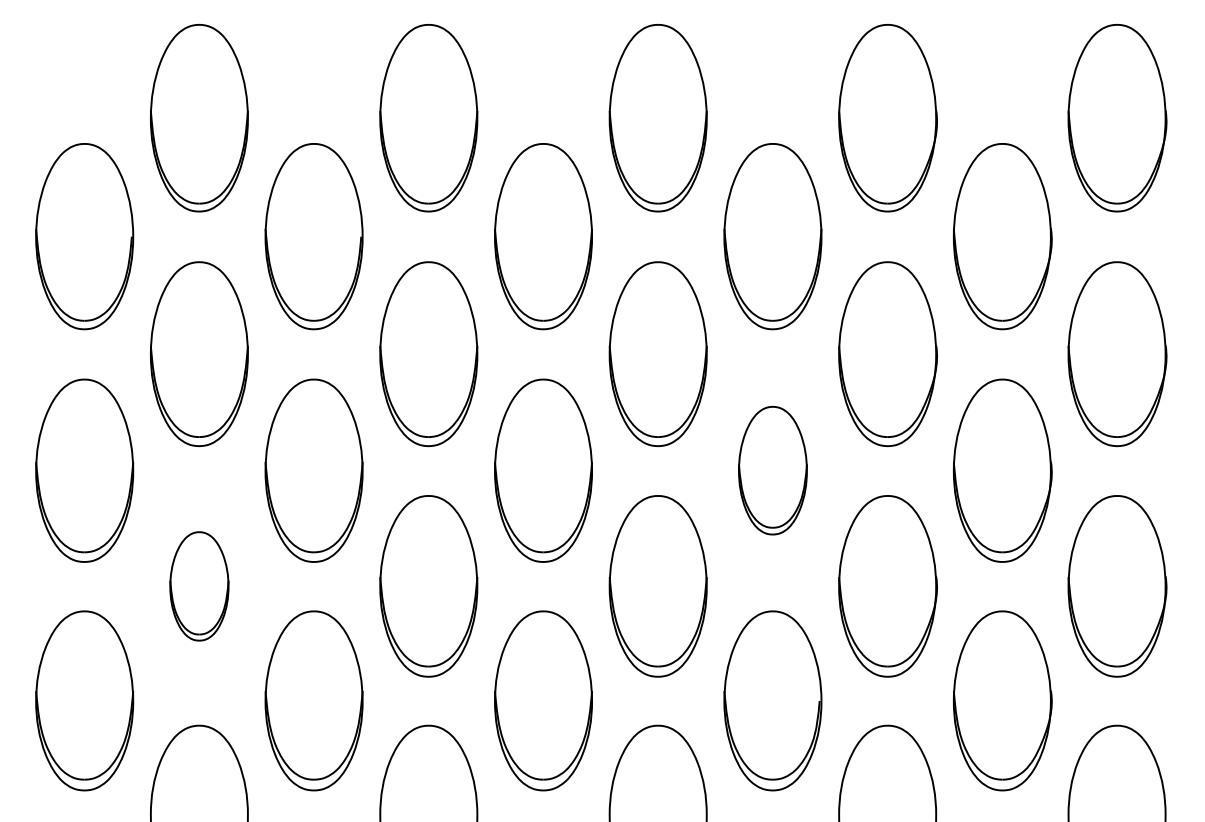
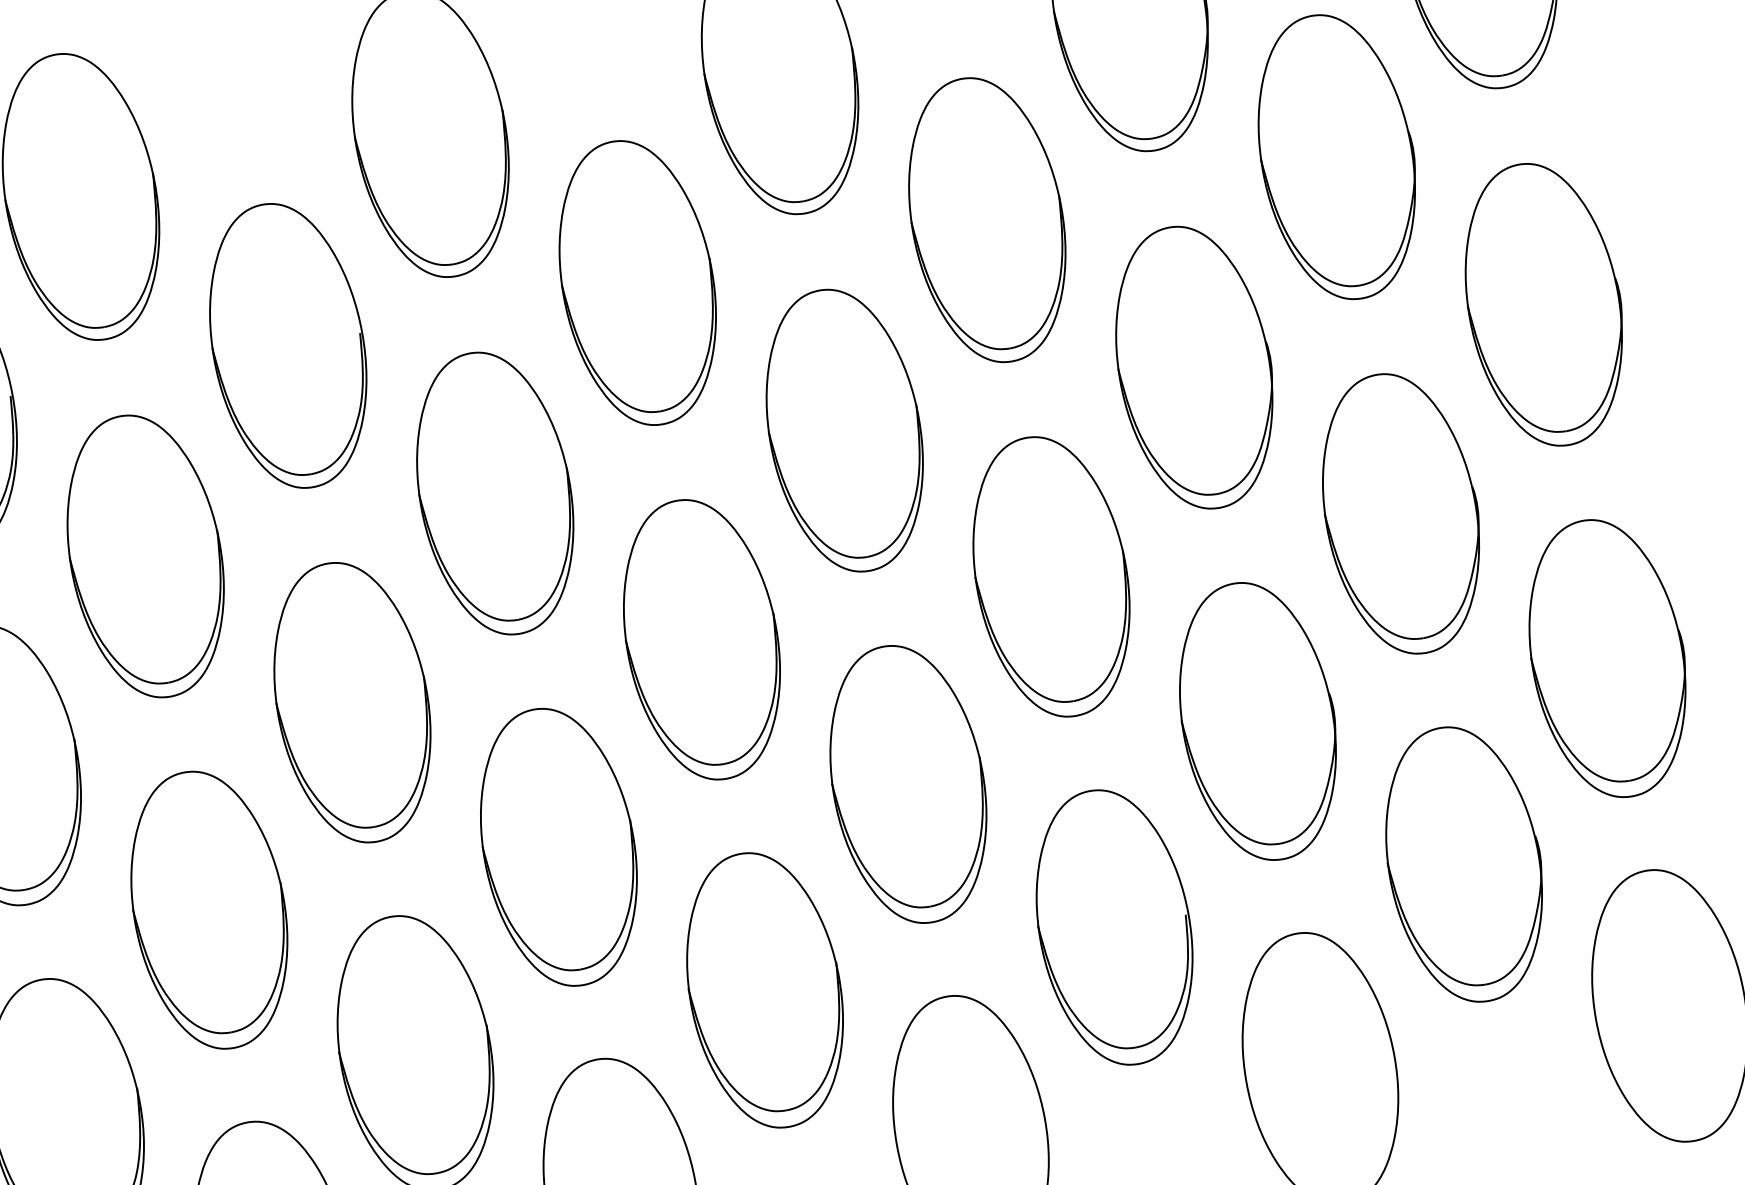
part: (772, 470) -> (1050, 576), size x1.43
part: (199, 586) -> (209, 910), size x1.67

